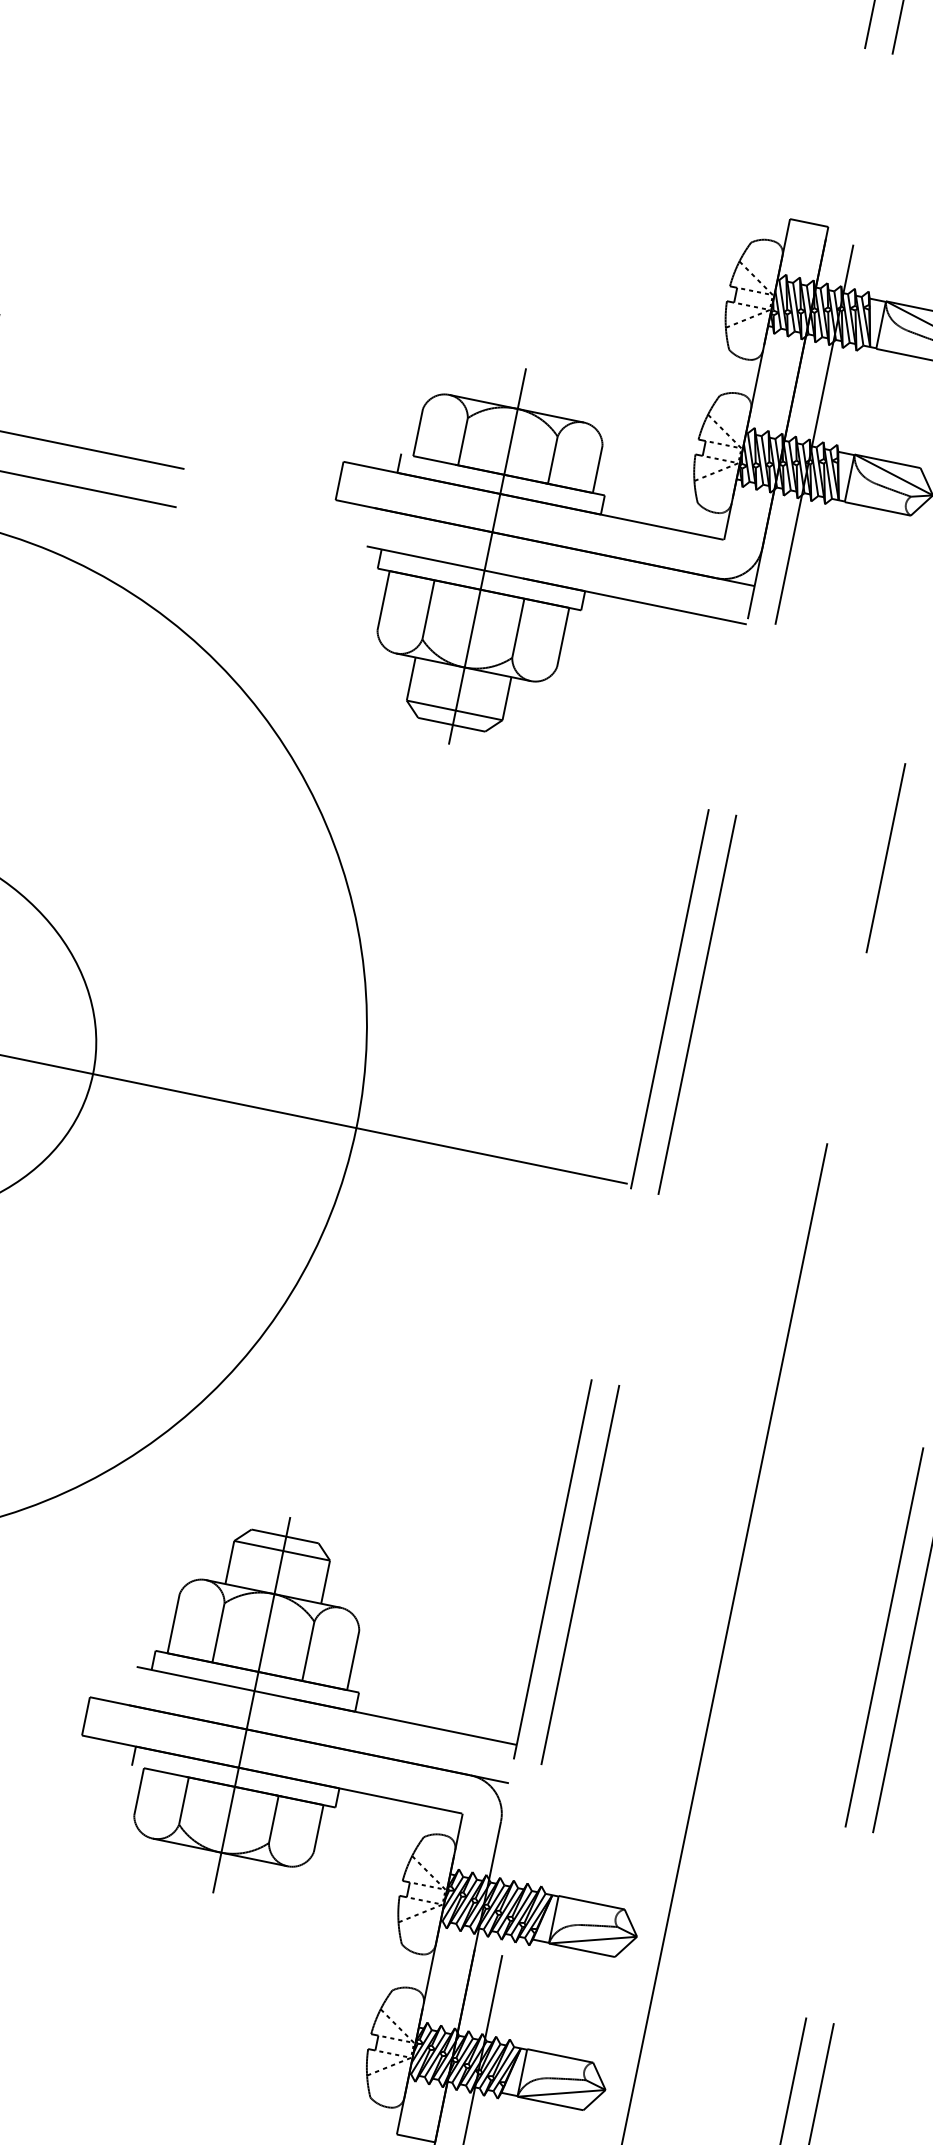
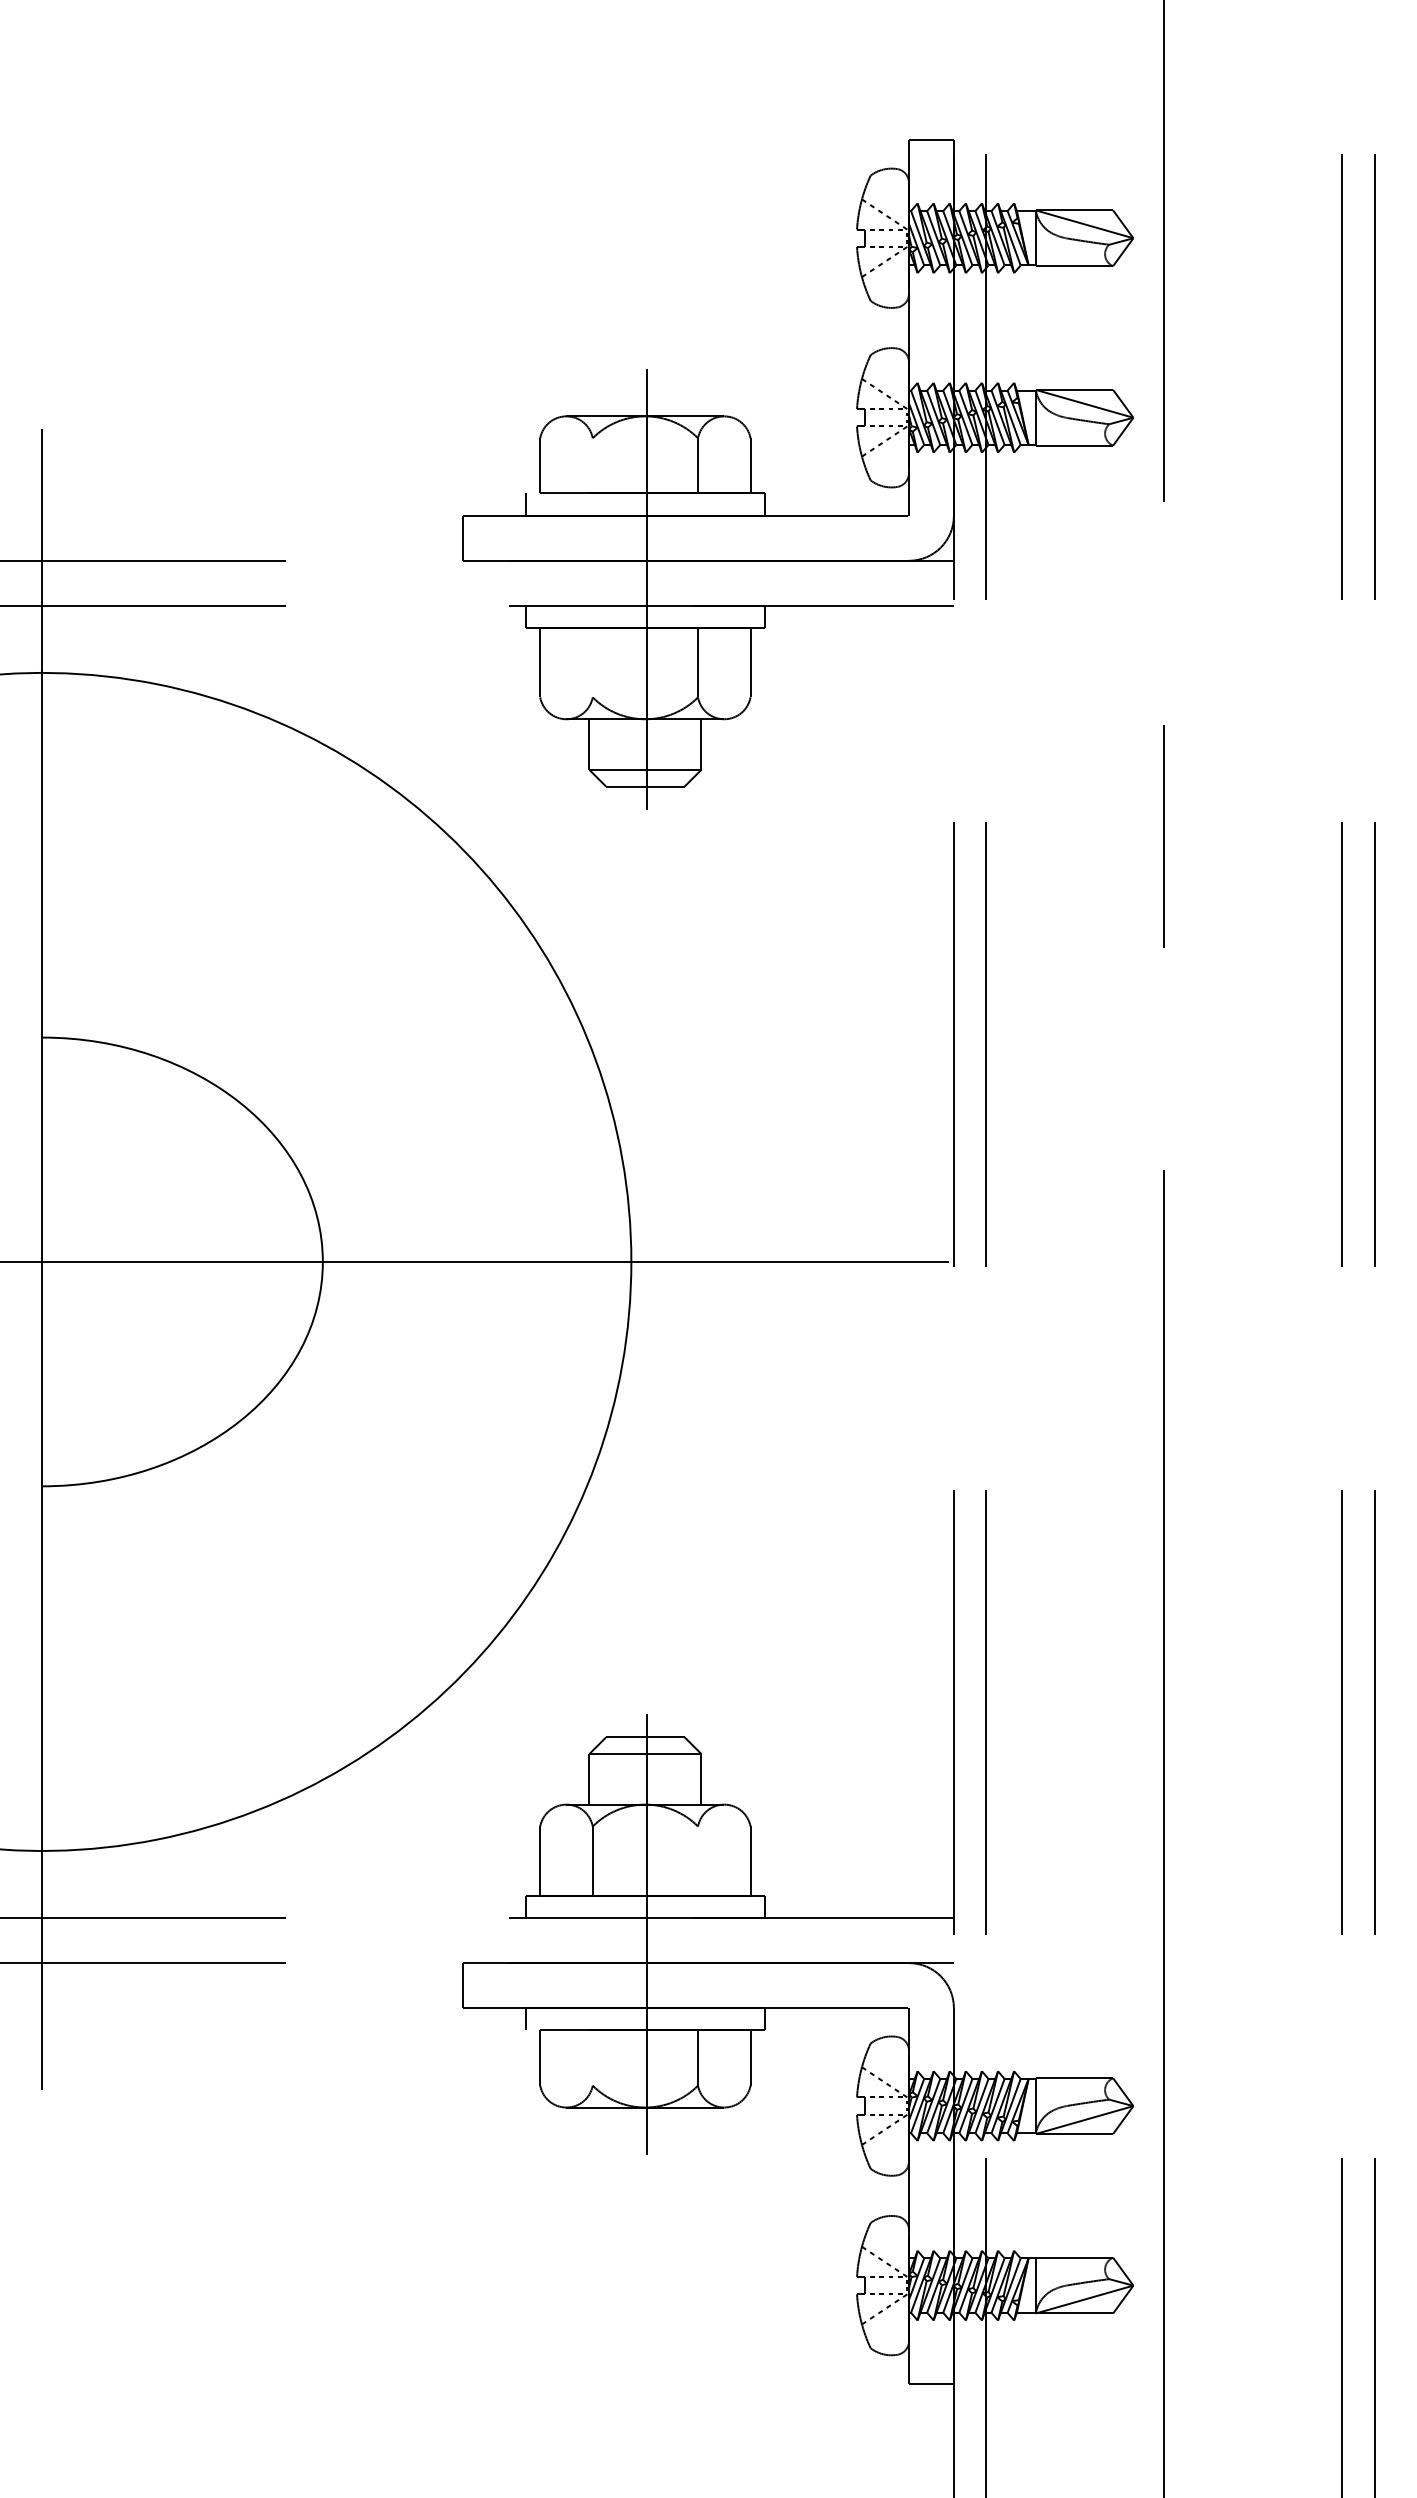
line: (462, 441) -> (592, 465), removed
line: (428, 609) -> (592, 662), removed
line: (308, 1650) -> (698, 1860), removed
line: (183, 1800) -> (592, 2057), removed

